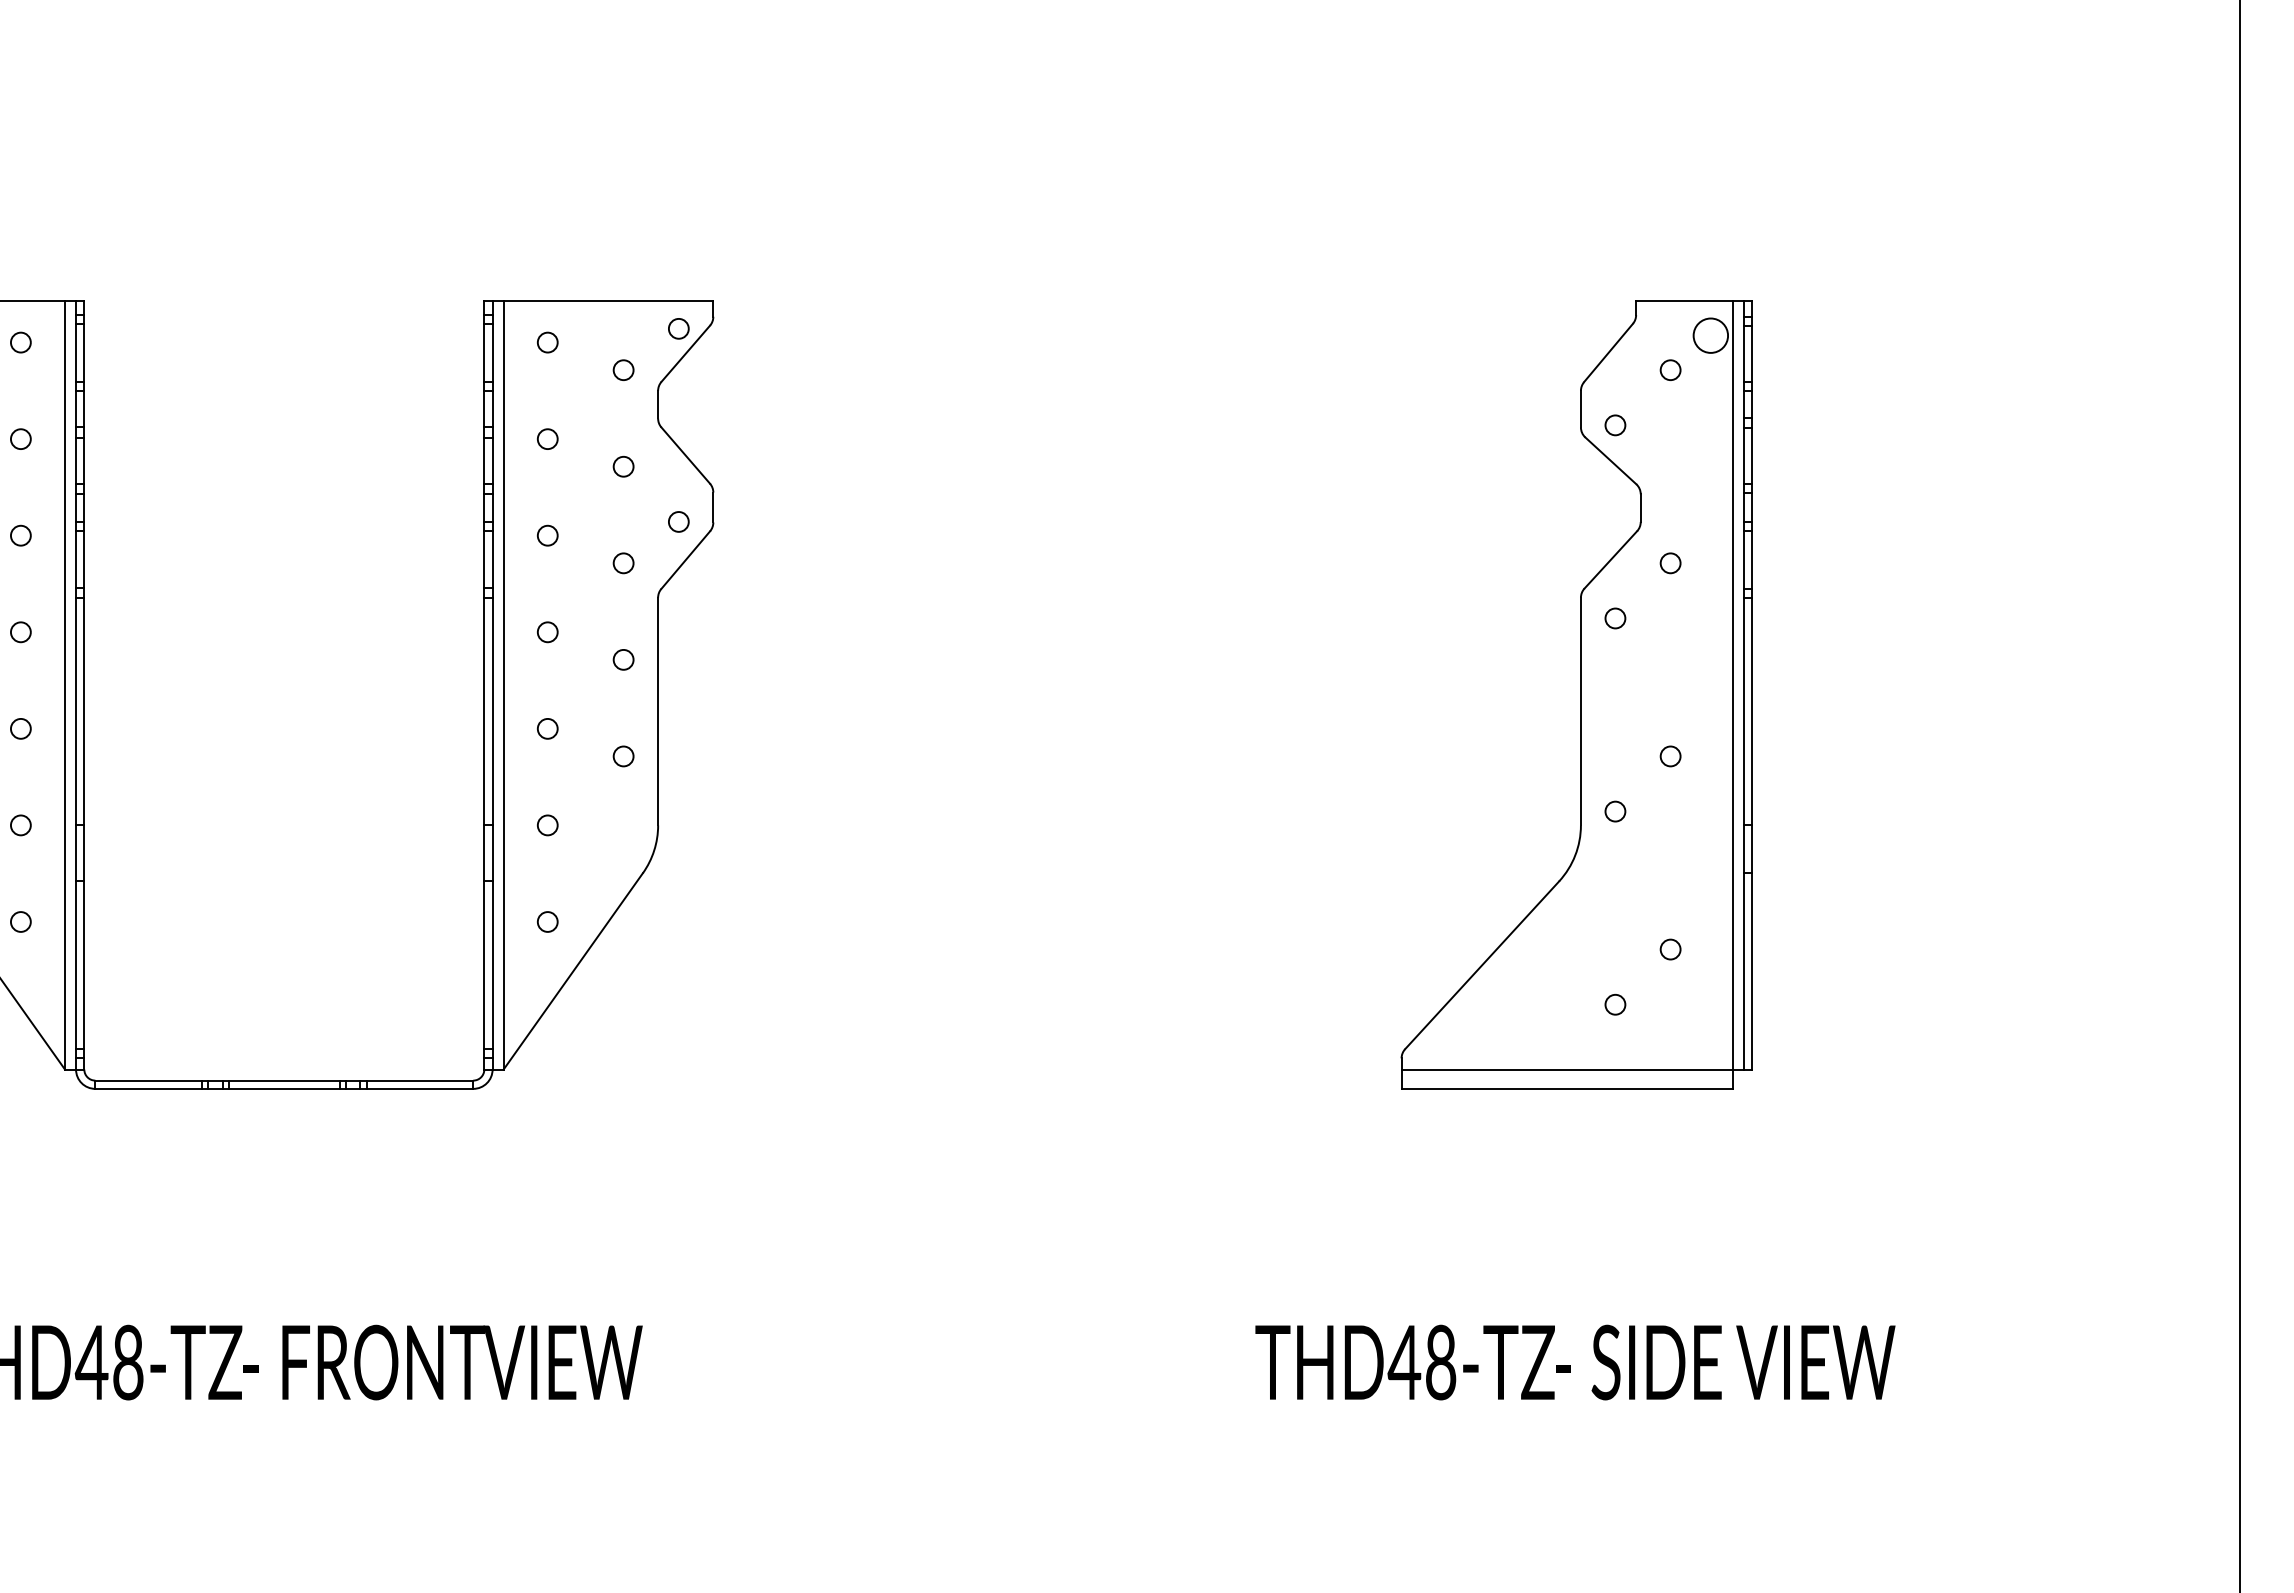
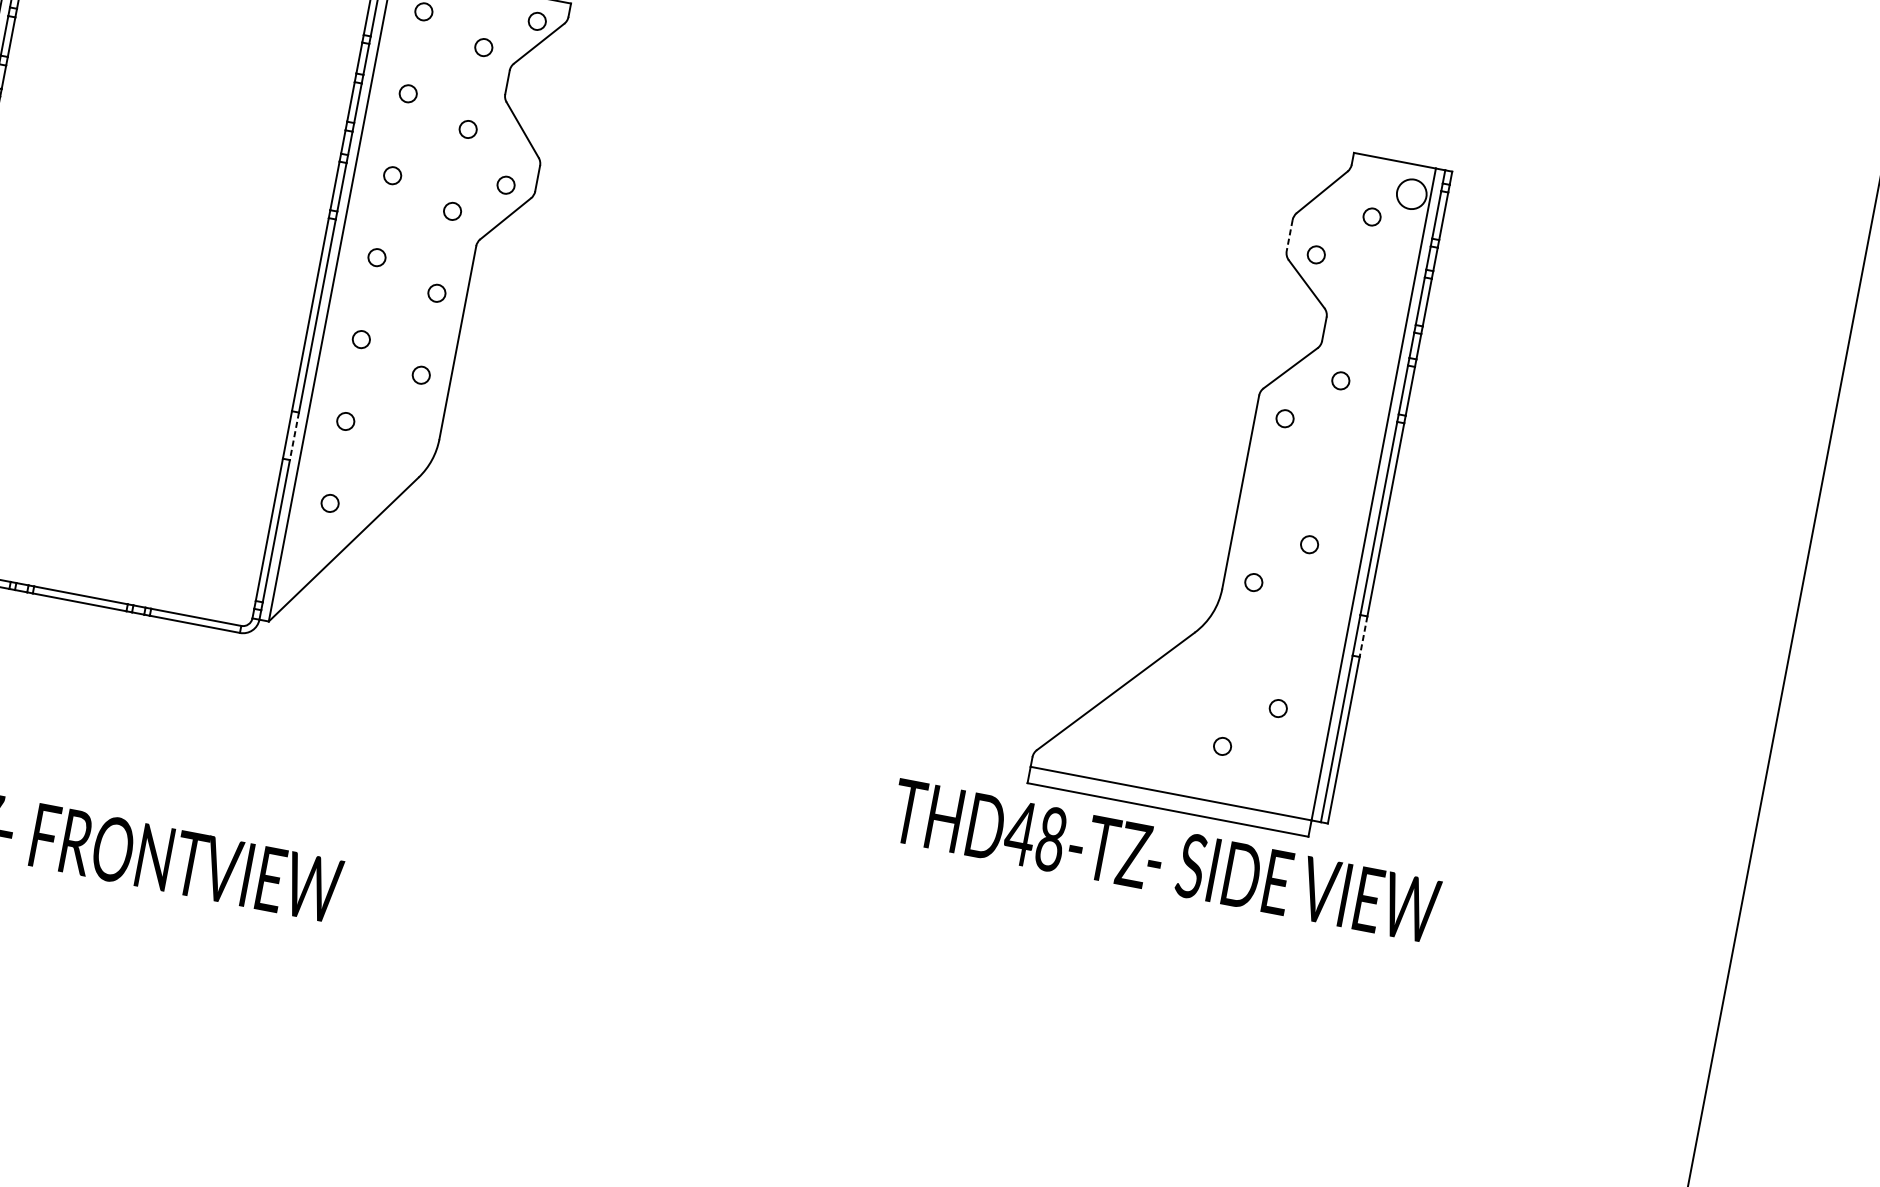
line: (1580, 409) -> (1289, 235), solid -> dashed
line: (1751, 849) -> (1363, 636), solid -> dashed
line: (492, 853) -> (294, 436), solid -> dashed
text: (1575, 1362) -> (1165, 861), moved

